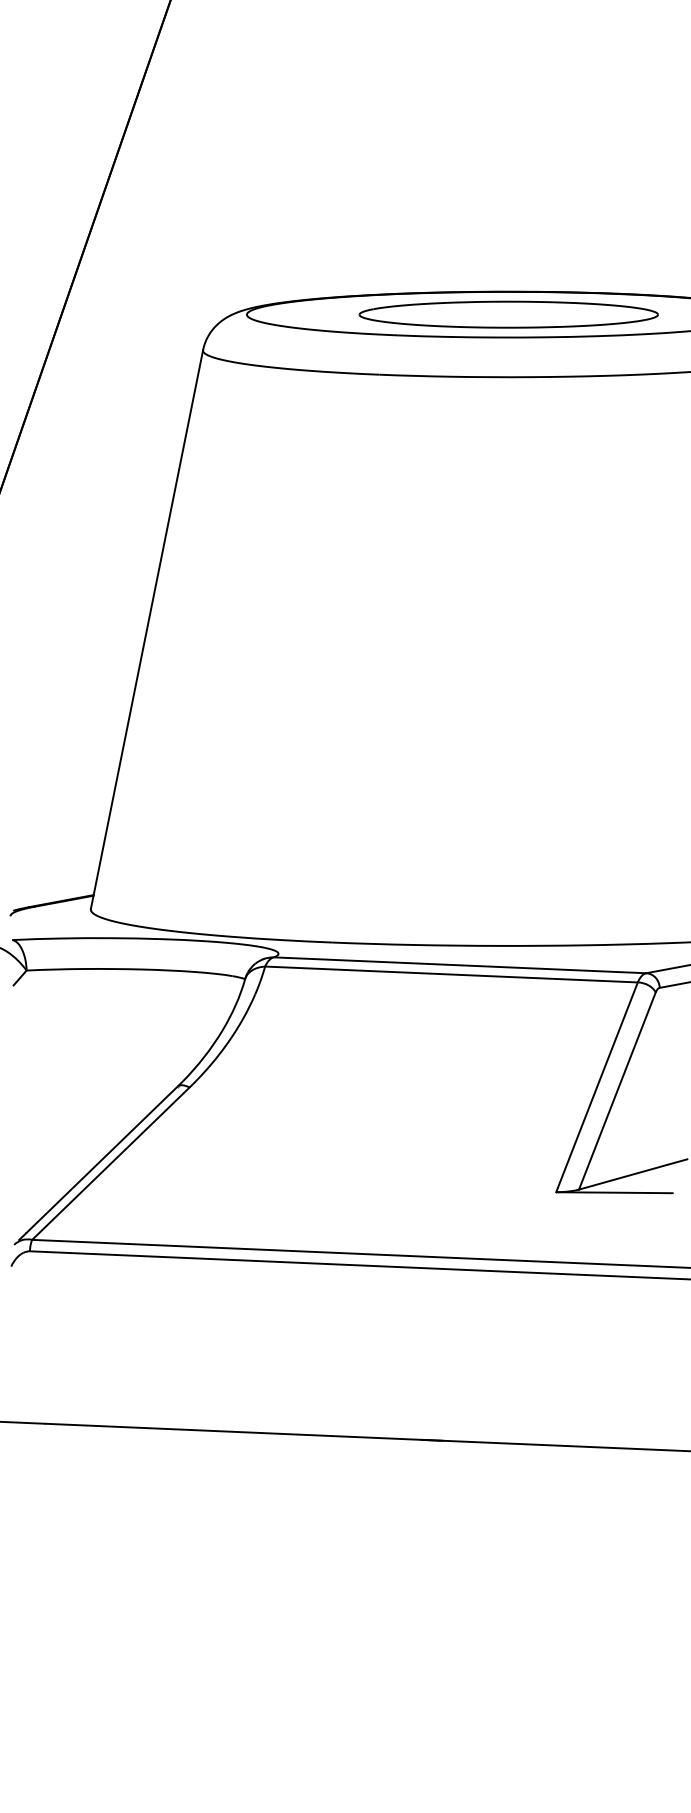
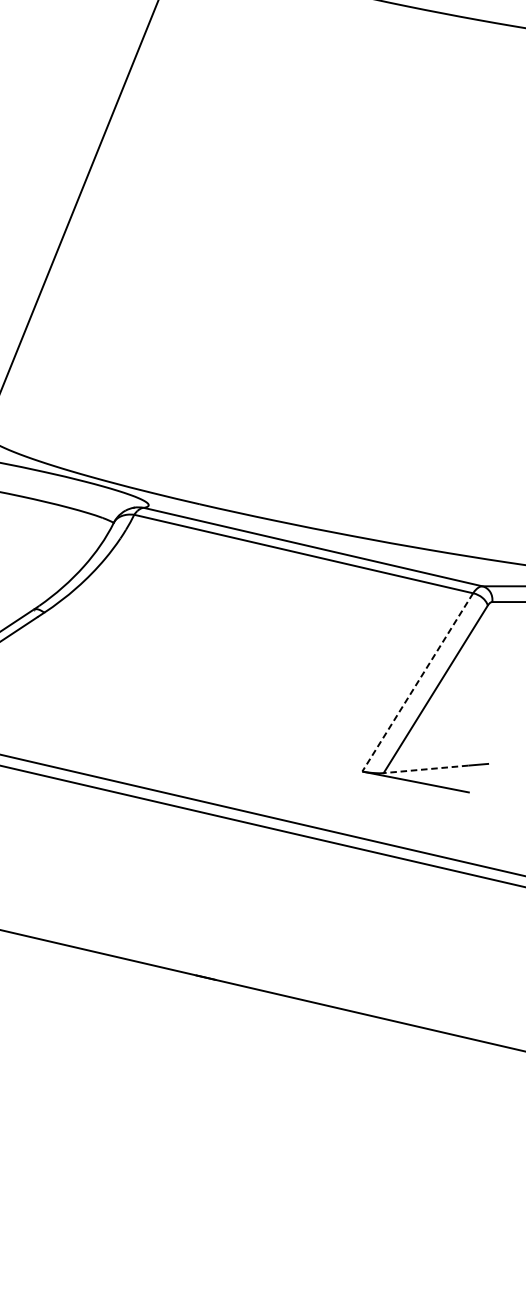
line: (597, 1087) -> (418, 682), solid -> dashed
line: (622, 1177) -> (425, 769), solid -> dashed

